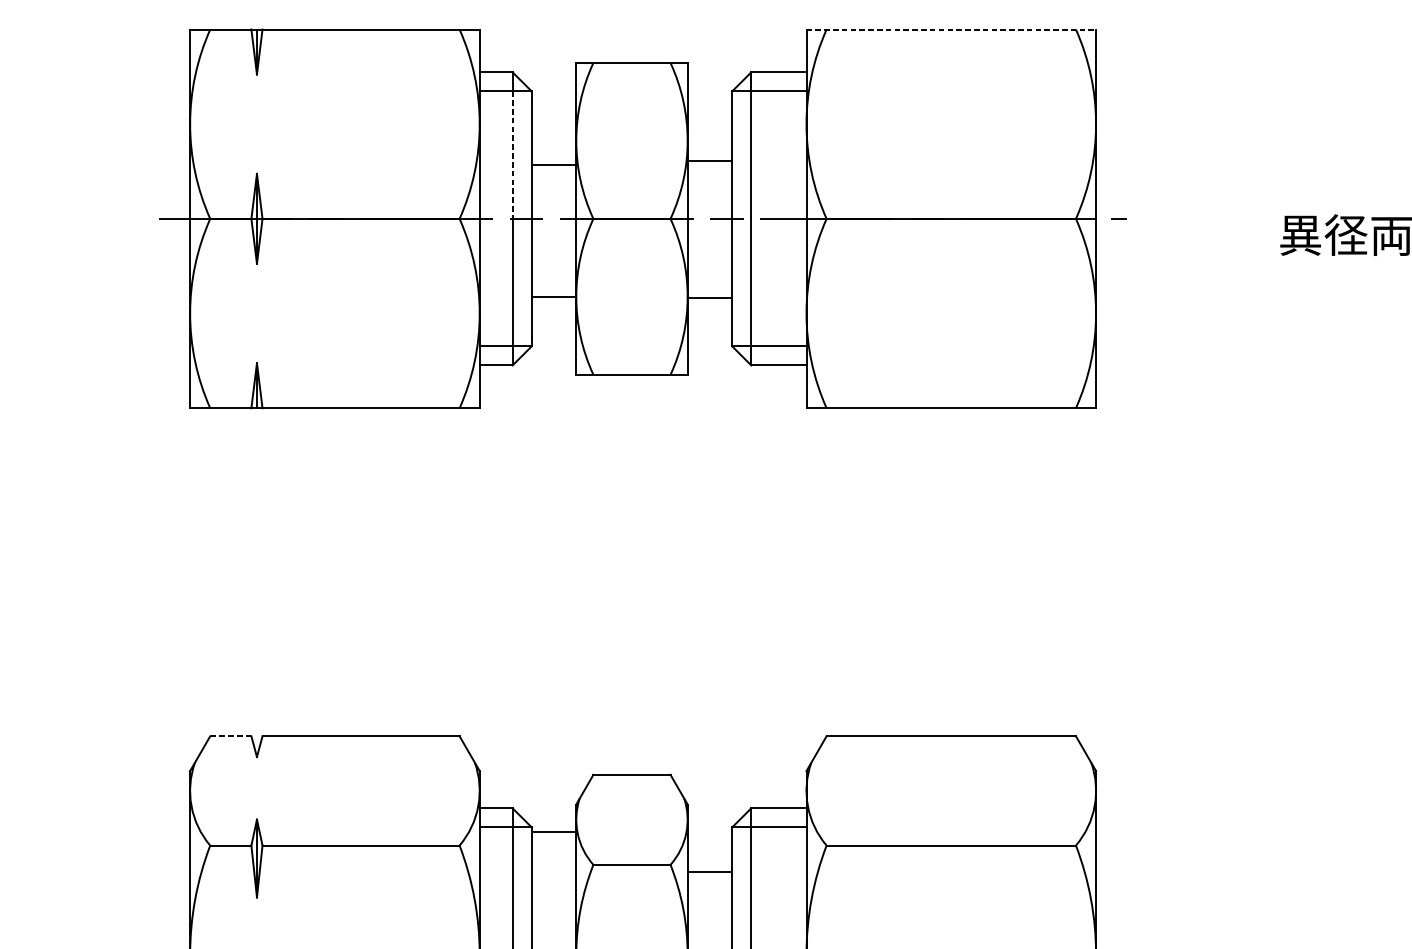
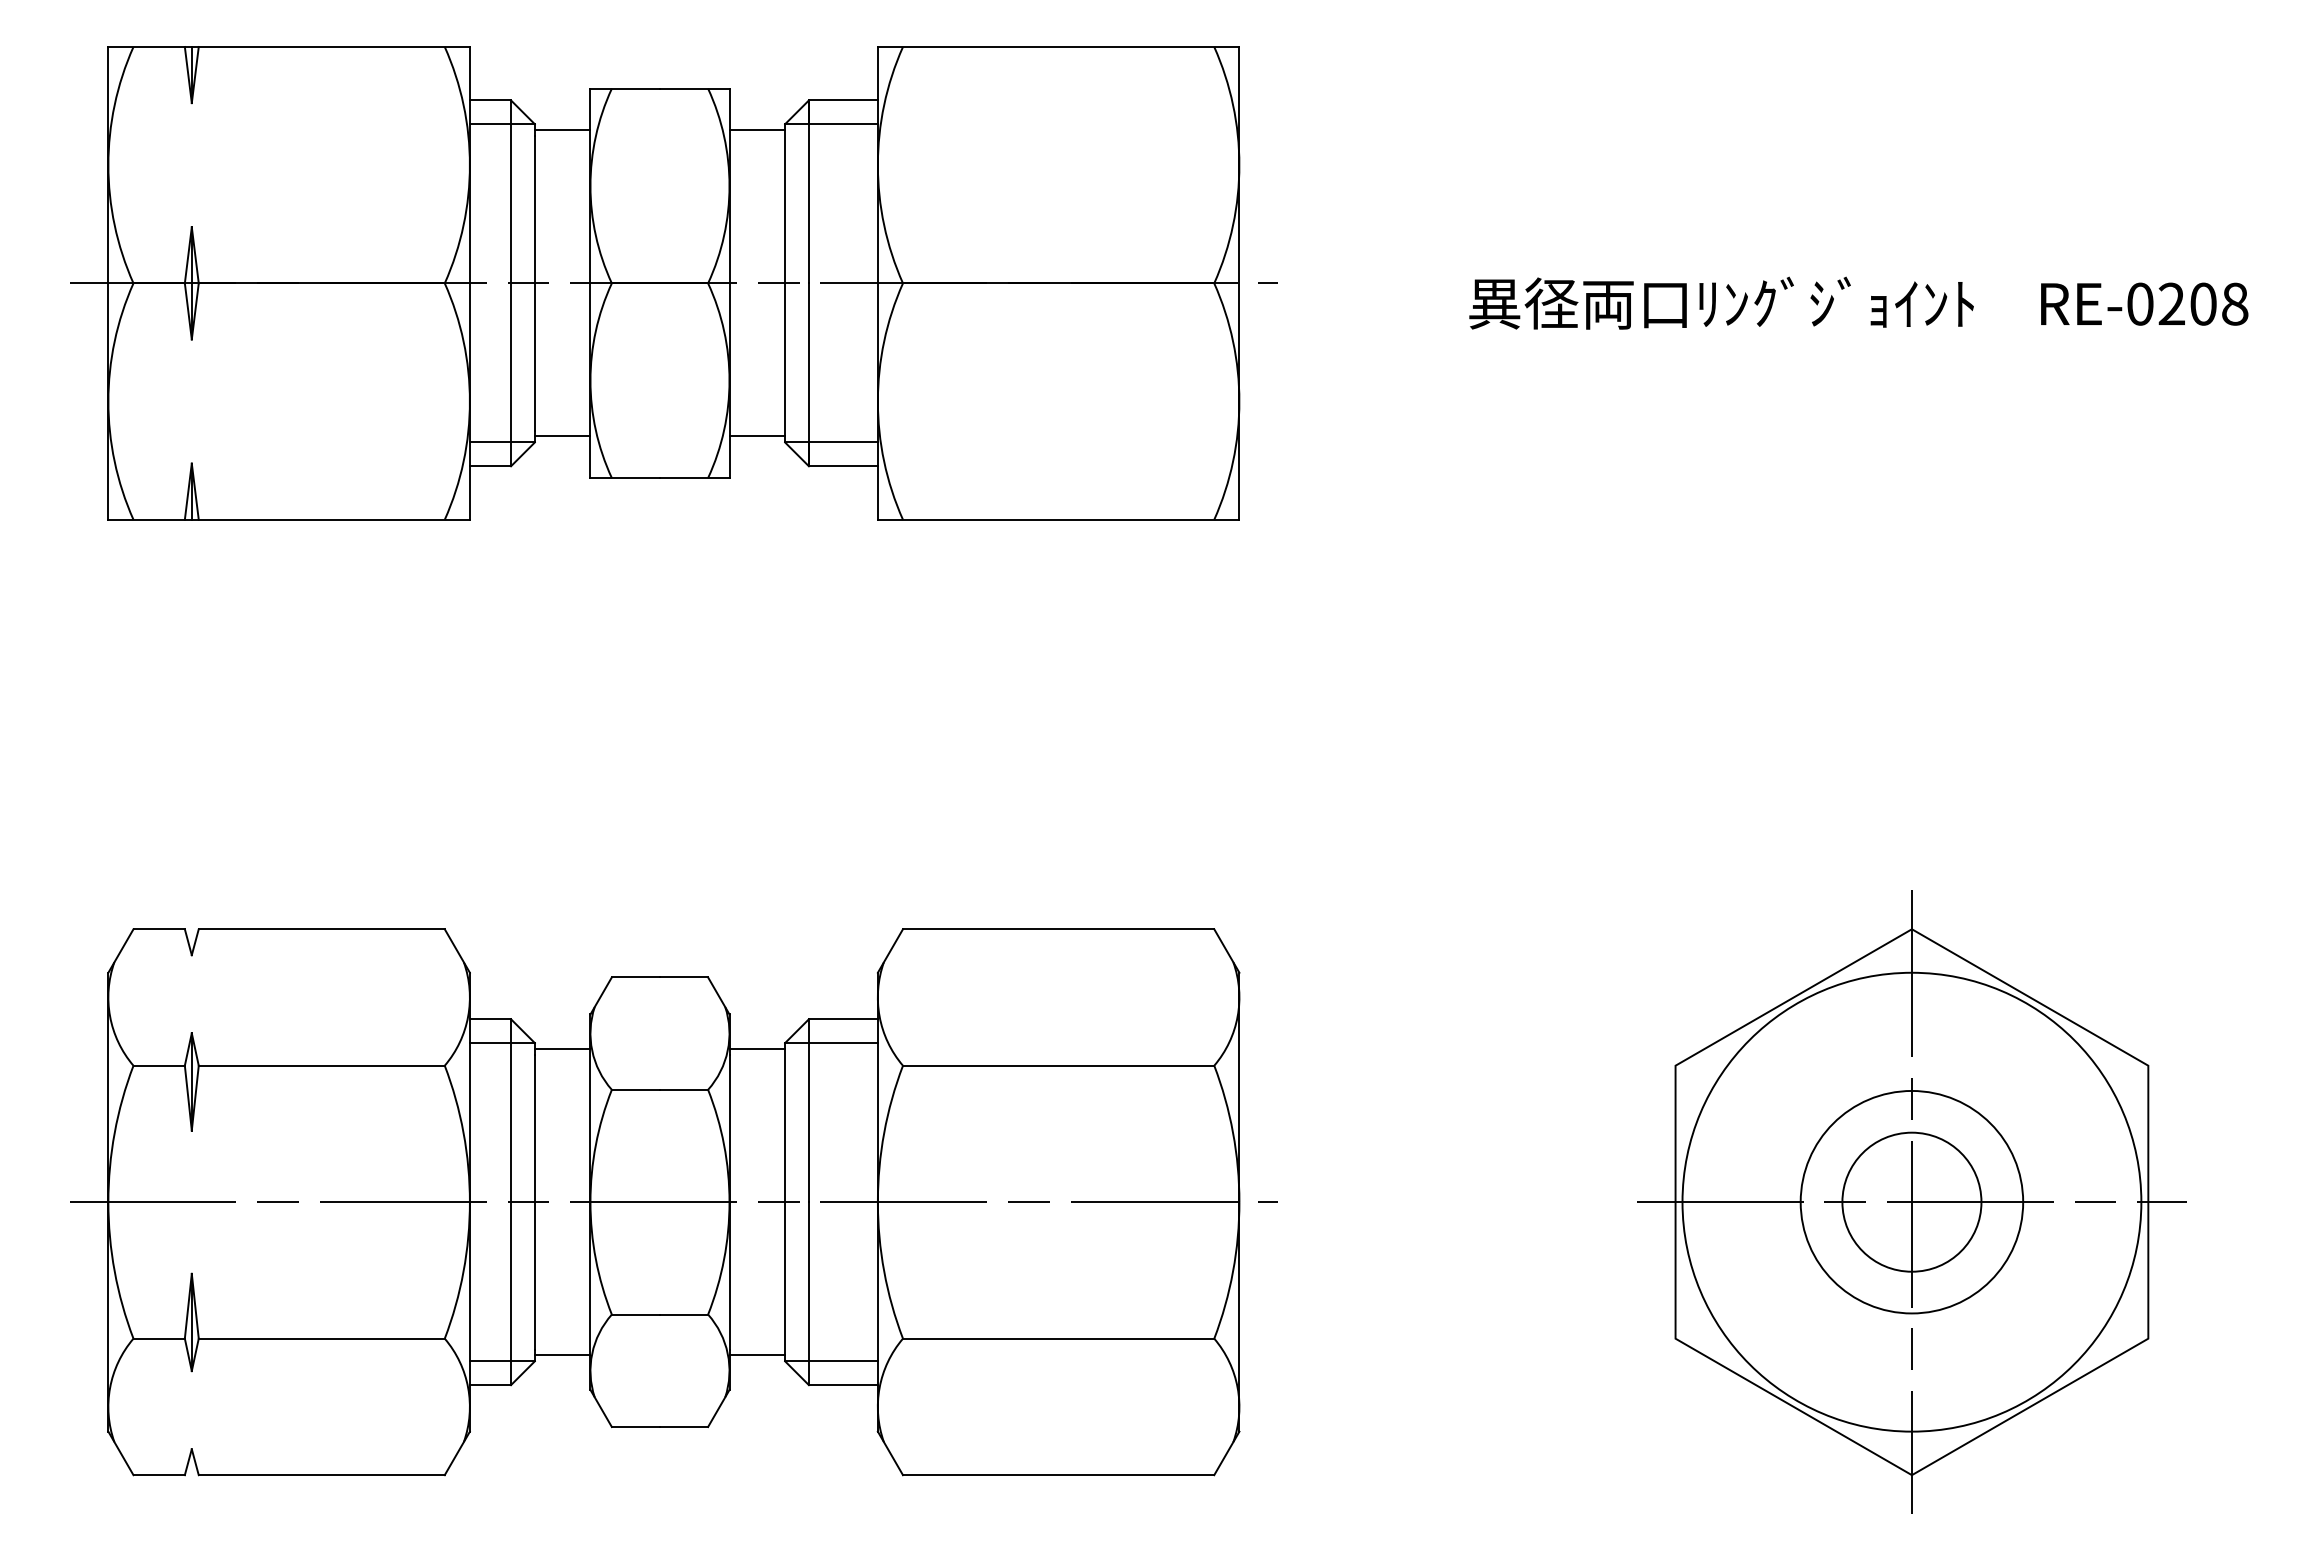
line: (951, 29) -> (1058, 46), dashed -> solid
line: (513, 154) -> (511, 203), dashed -> solid
line: (710, 161) -> (757, 130), moved
line: (553, 165) -> (562, 130), moved
line: (553, 297) -> (562, 436), moved
line: (710, 298) -> (757, 436), moved
line: (231, 736) -> (159, 929), dashed -> solid
line: (710, 871) -> (757, 1049), moved

